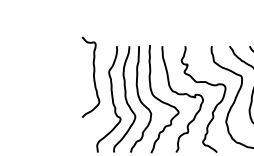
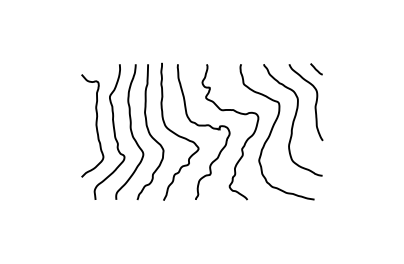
curve: (93, 76) -> (95, 125), moved

